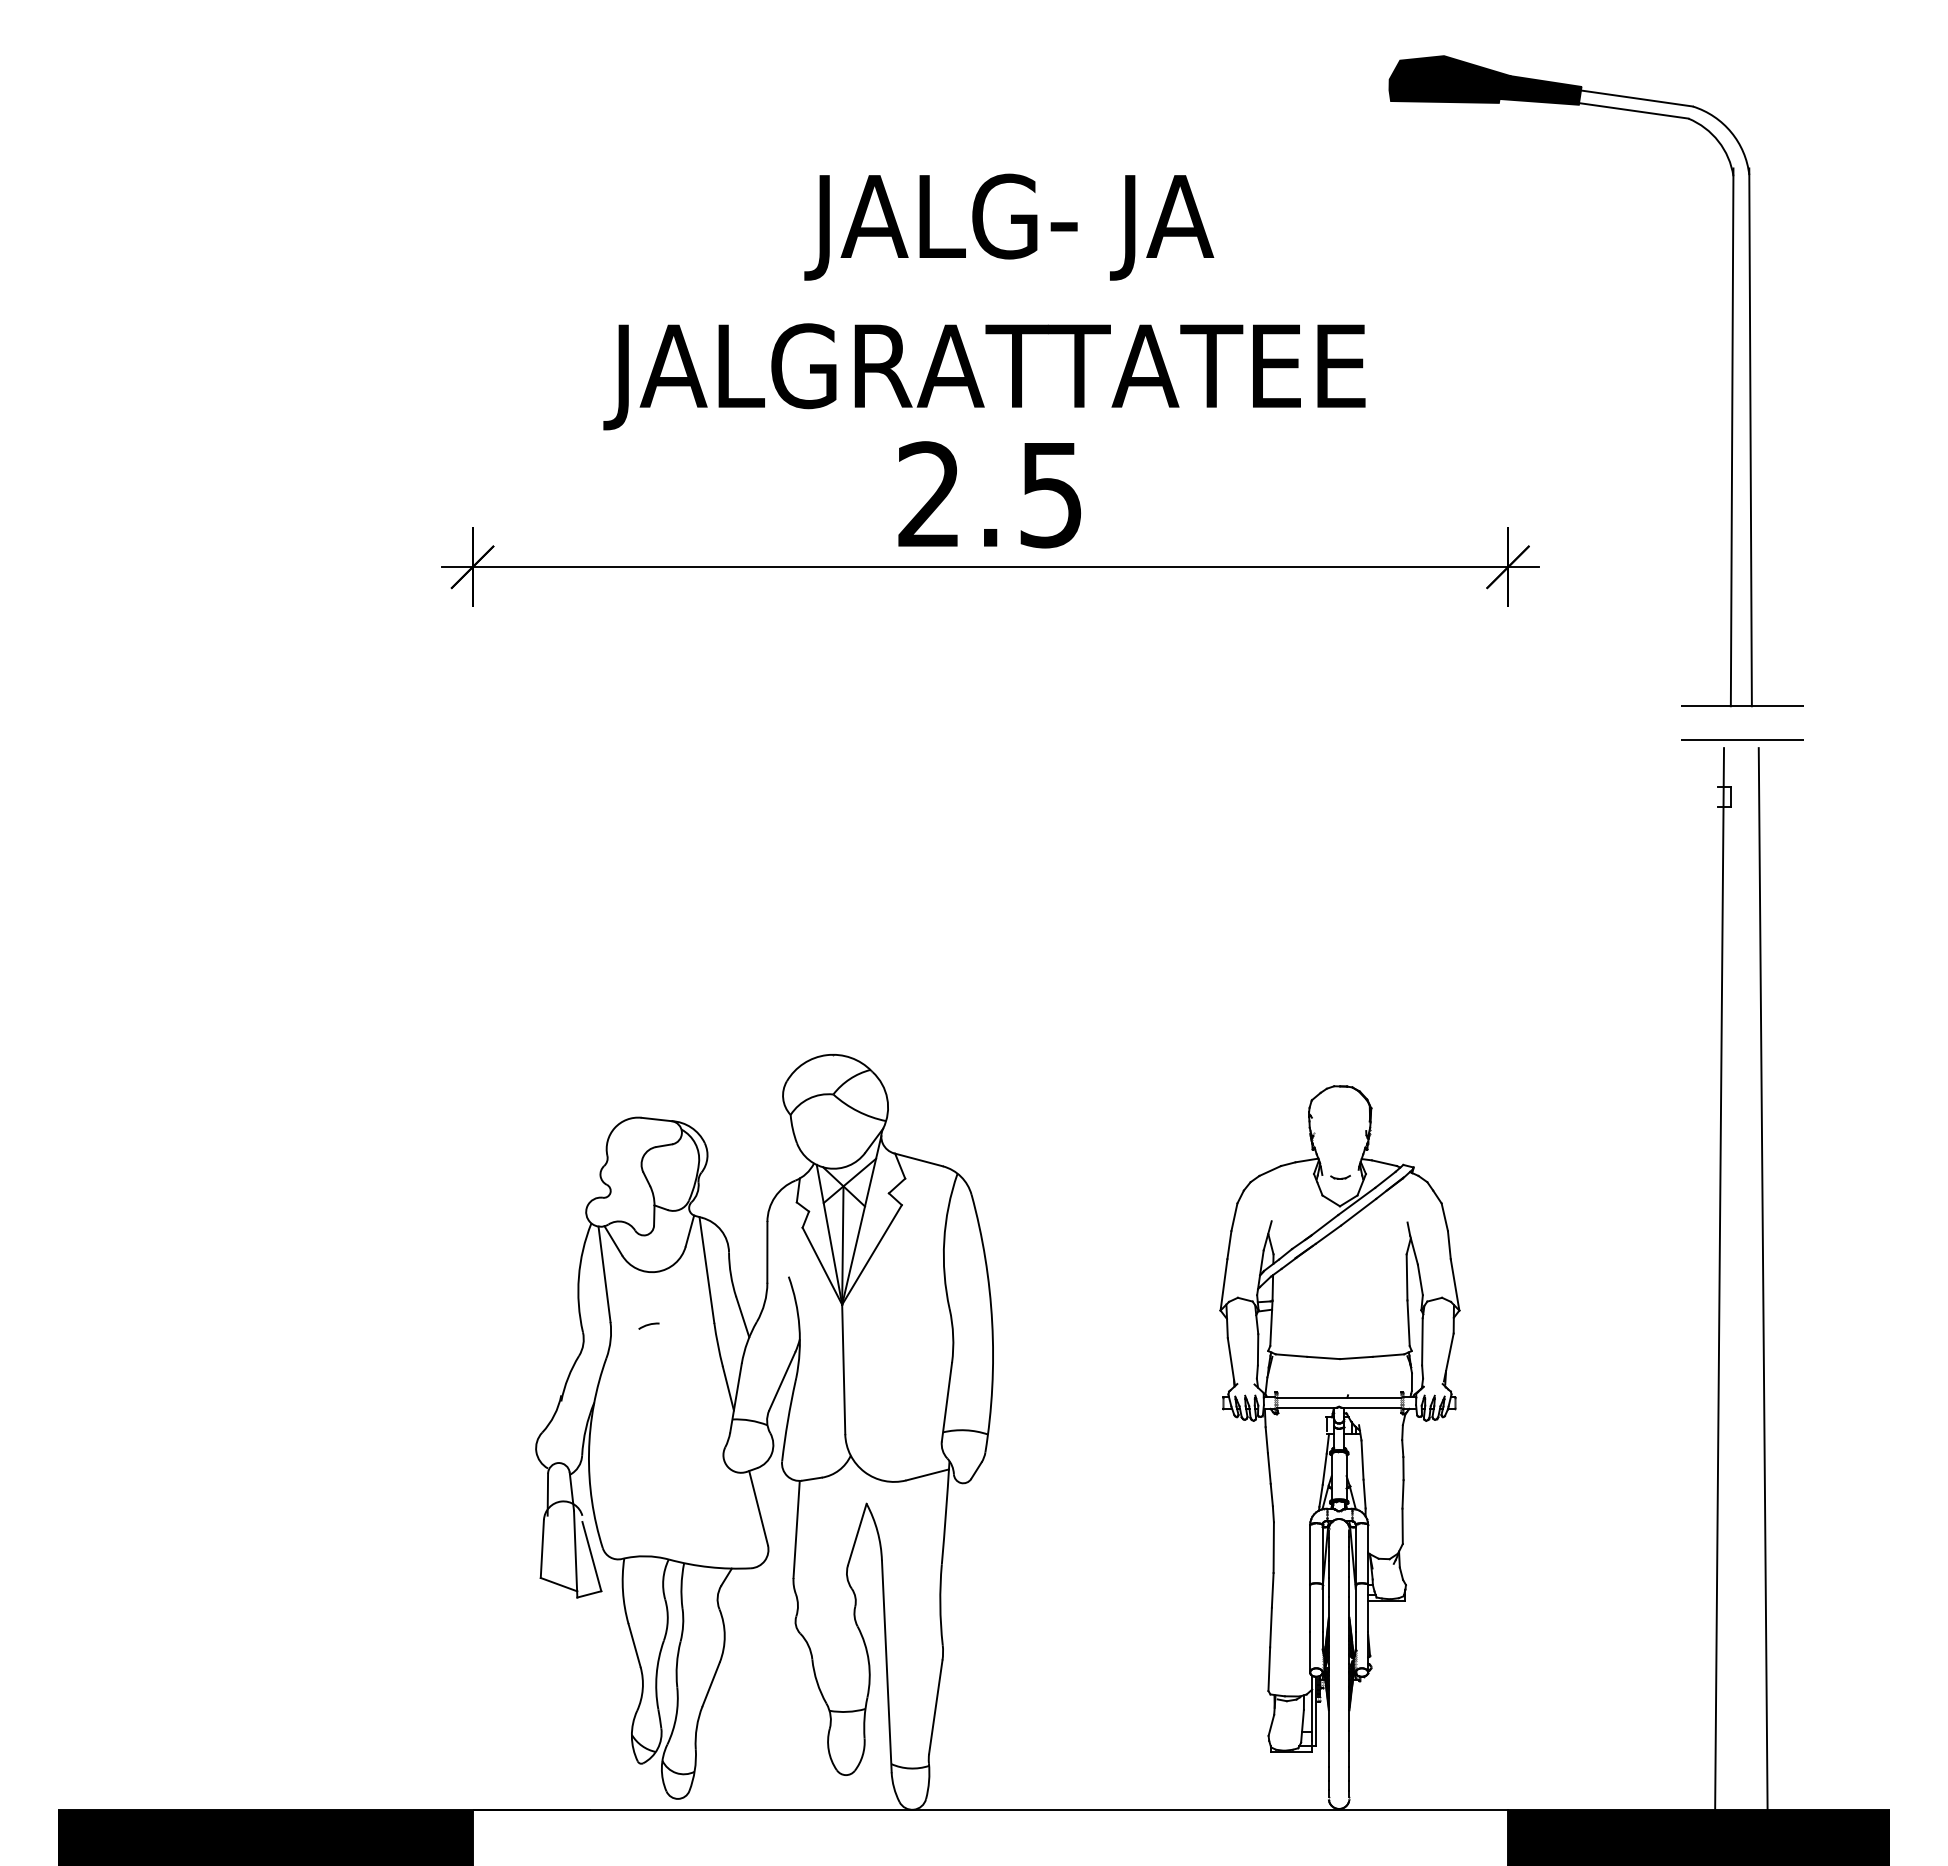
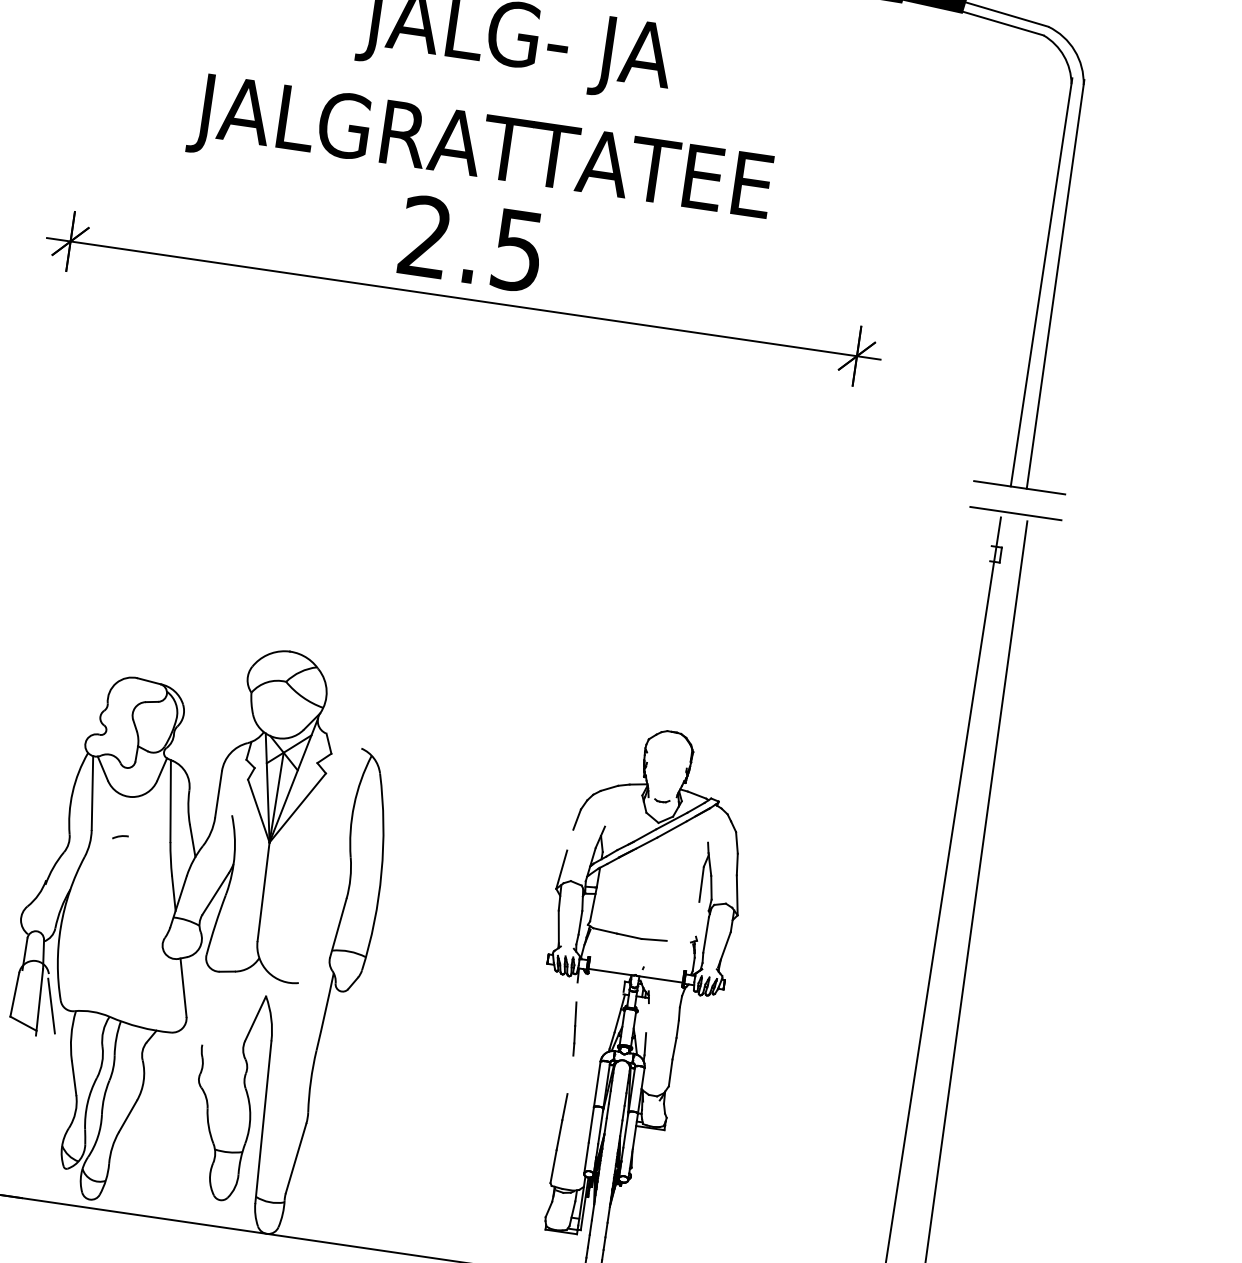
line: (918, 1159) -> (343, 740), removed
line: (1229, 1245) -> (570, 840), removed
line: (1408, 1323) -> (697, 919), removed
line: (1388, 1355) -> (678, 941), removed
line: (1338, 1397) -> (636, 967), removed
line: (1266, 1440) -> (576, 992), removed
line: (1362, 1459) -> (647, 1017), removed
line: (927, 1474) -> (315, 980), removed
line: (796, 1529) -> (209, 1008), removed
line: (1273, 1547) -> (570, 1074), removed
line: (589, 1594) -> (45, 1034), removed

